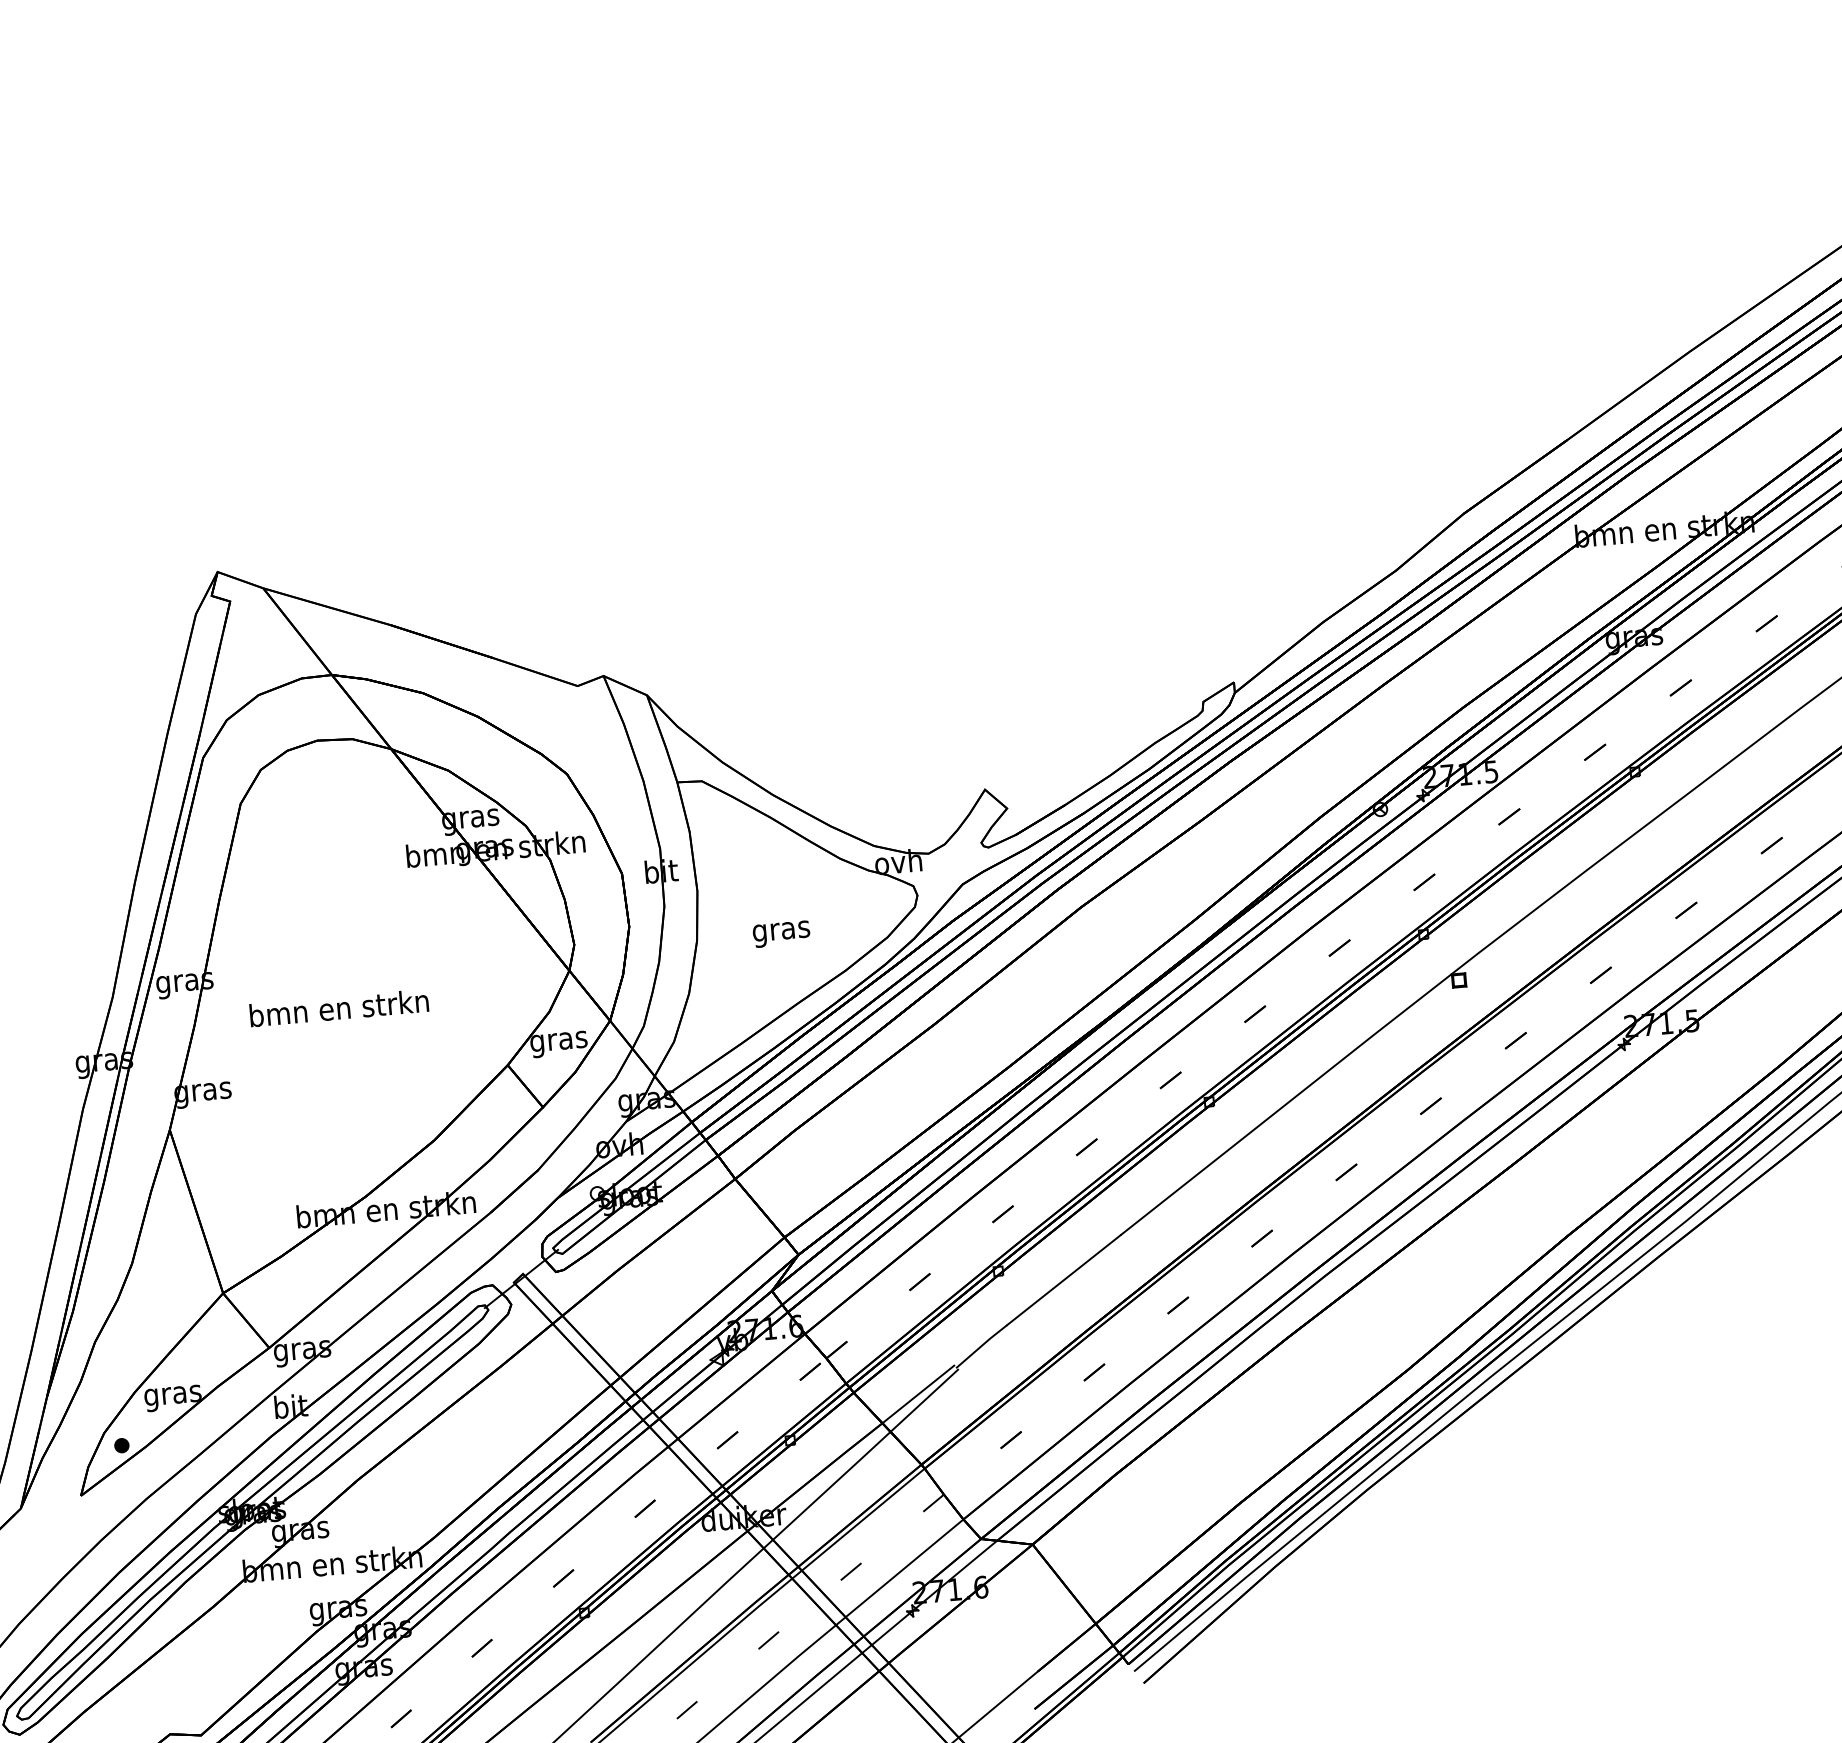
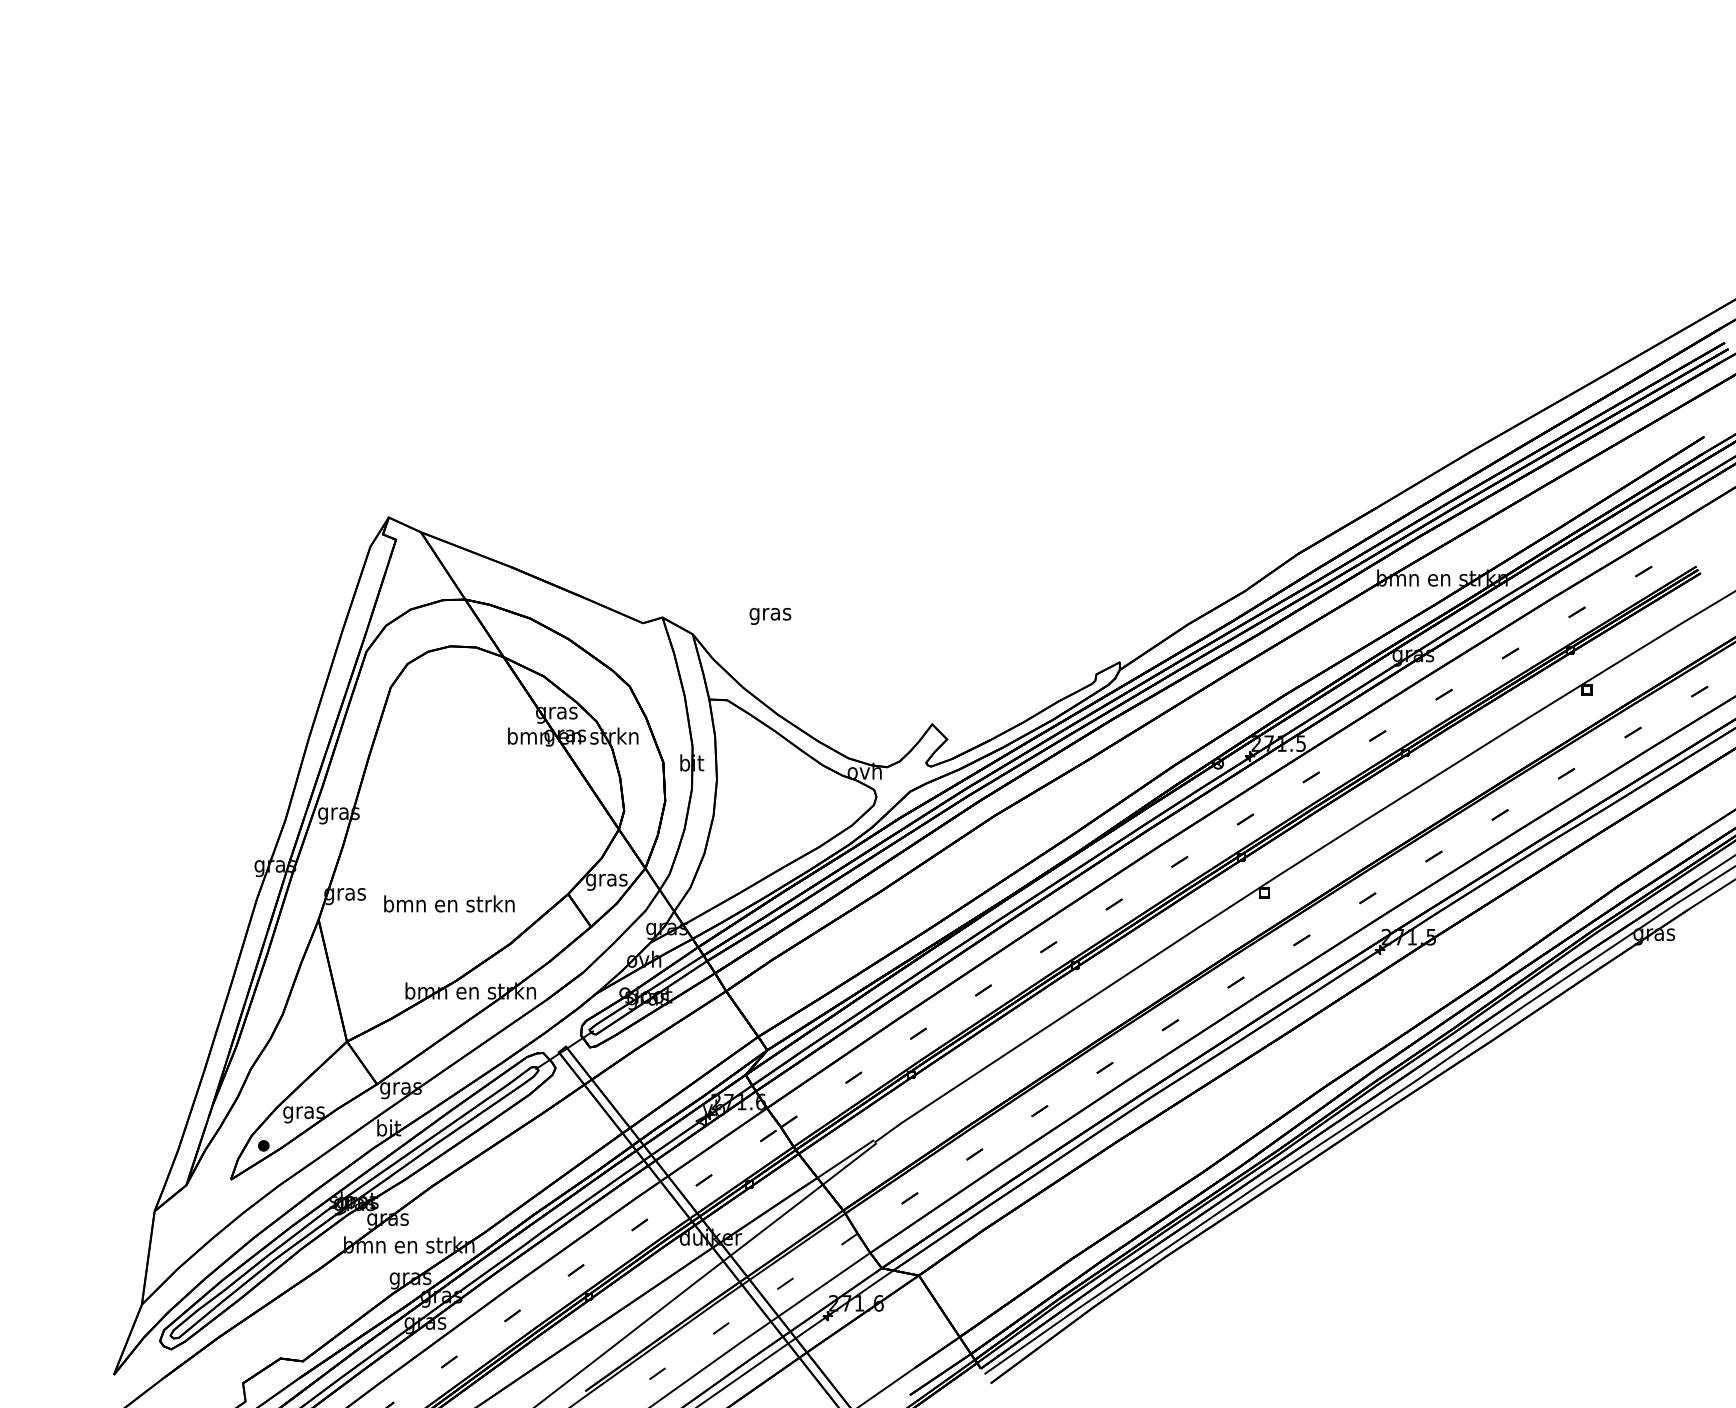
text: (781, 932) -> (770, 615), moved
text: (339, 1007) -> (449, 903), moved

